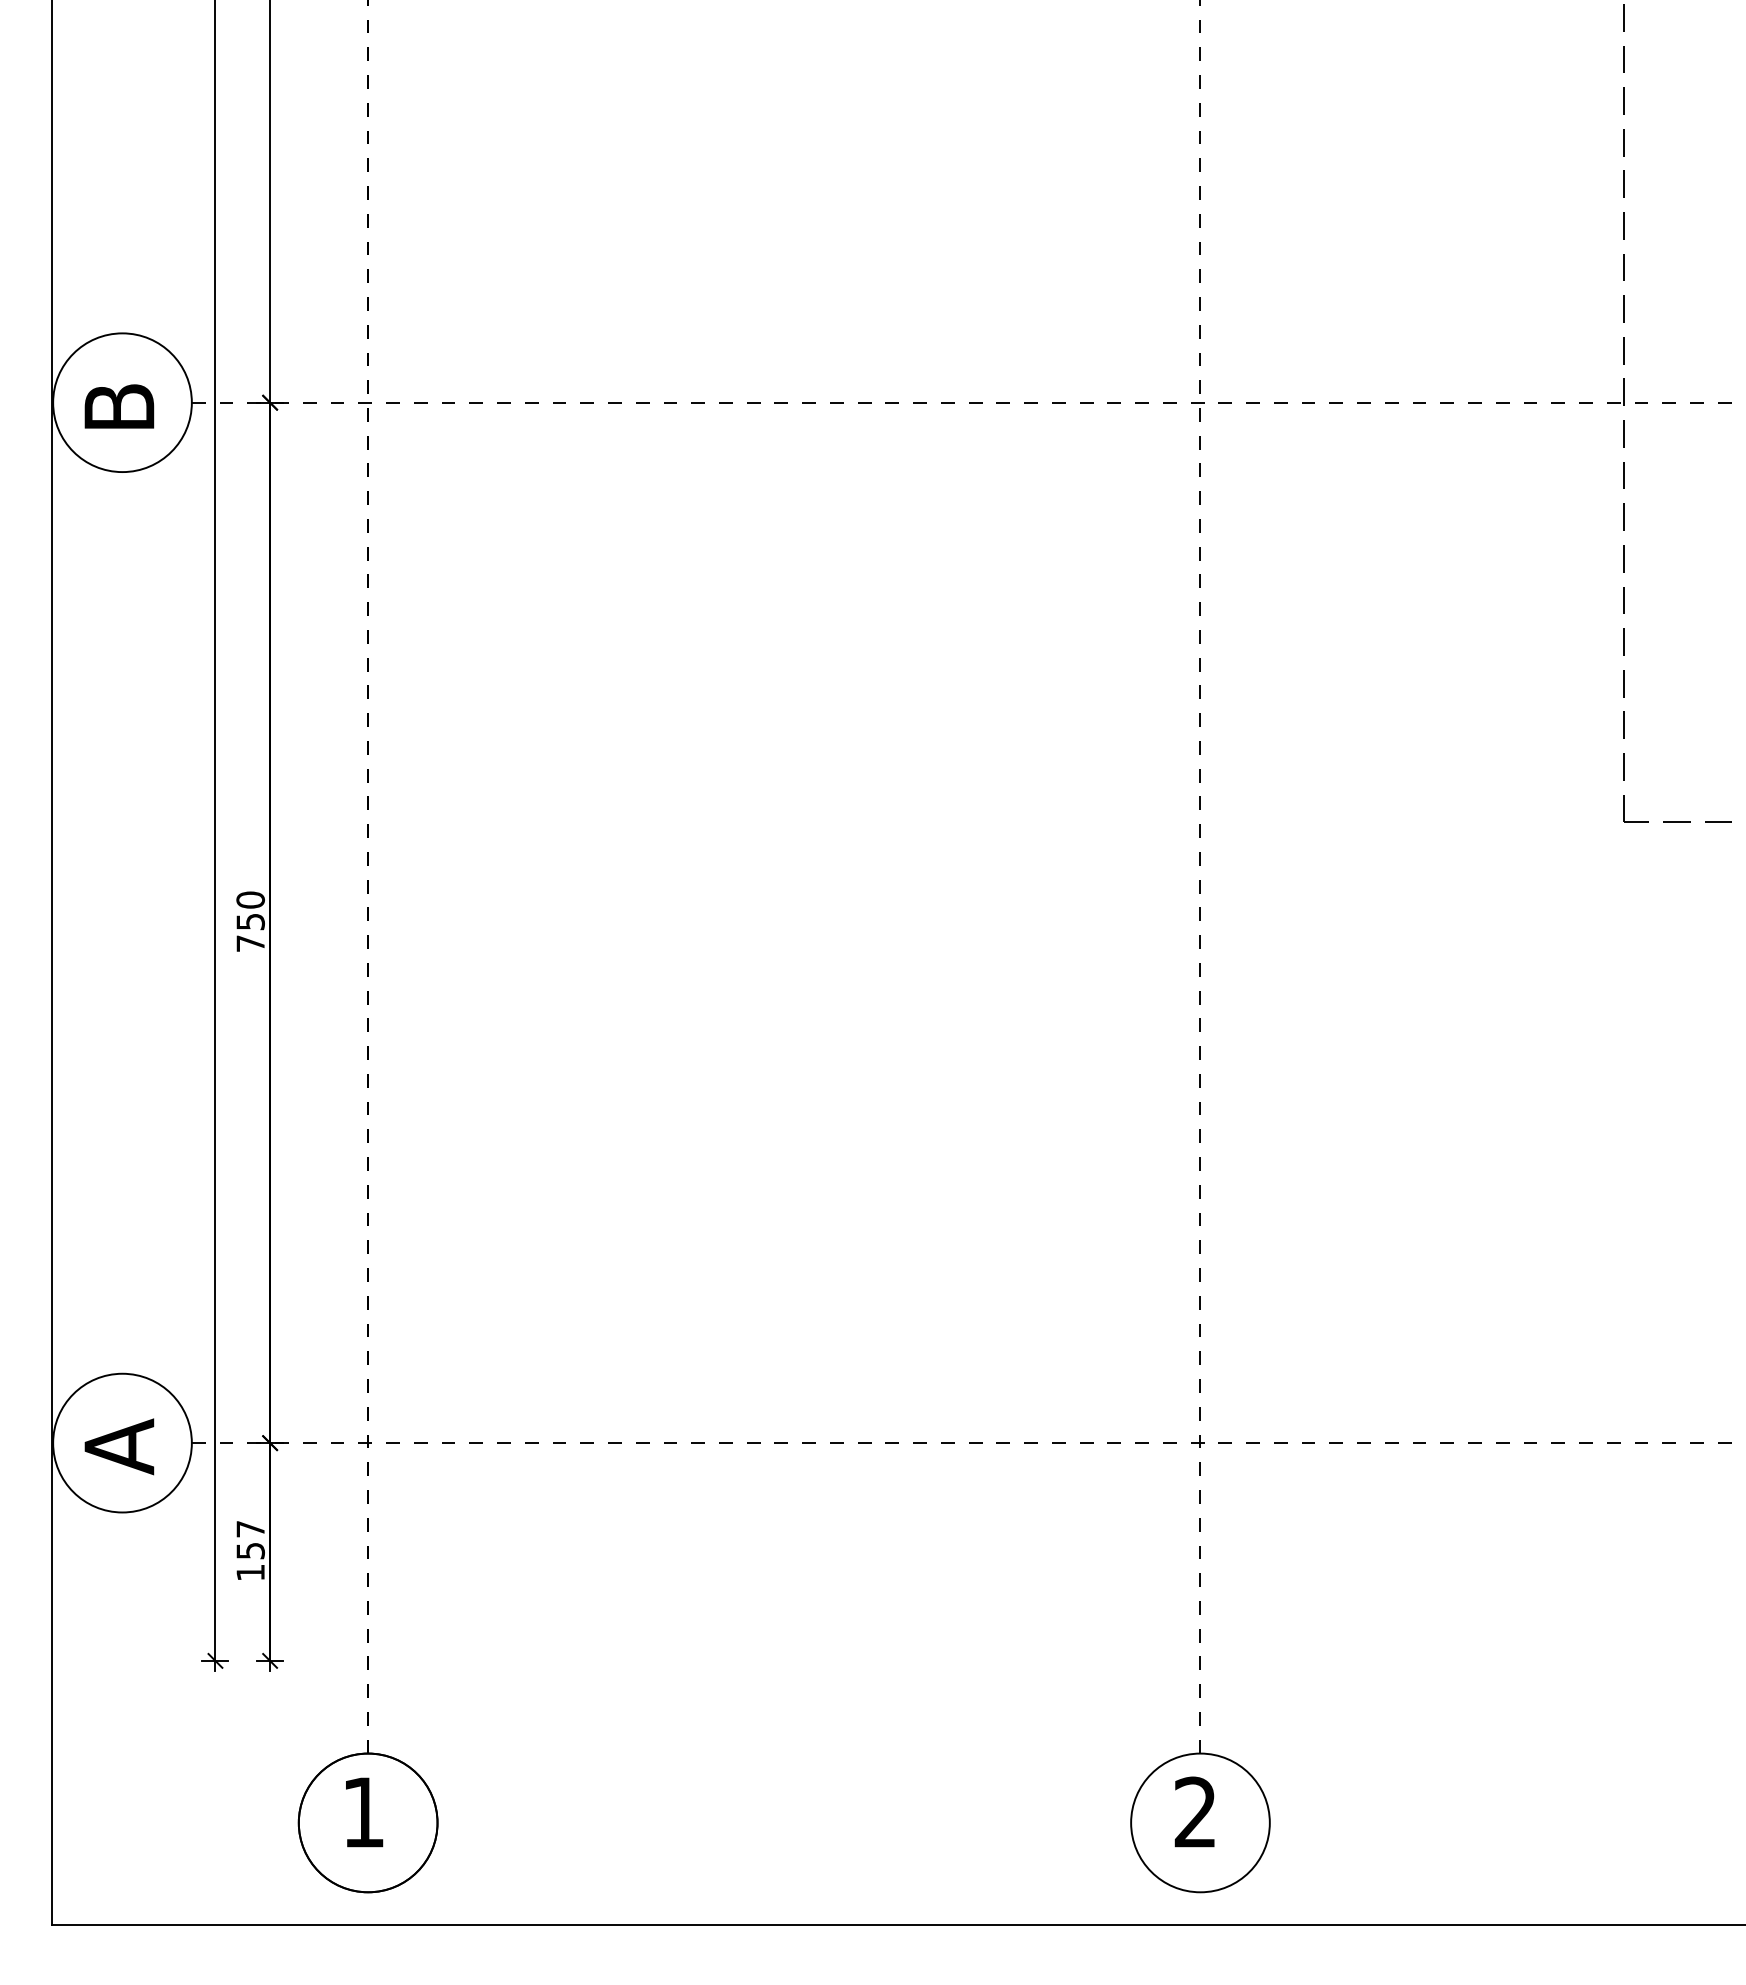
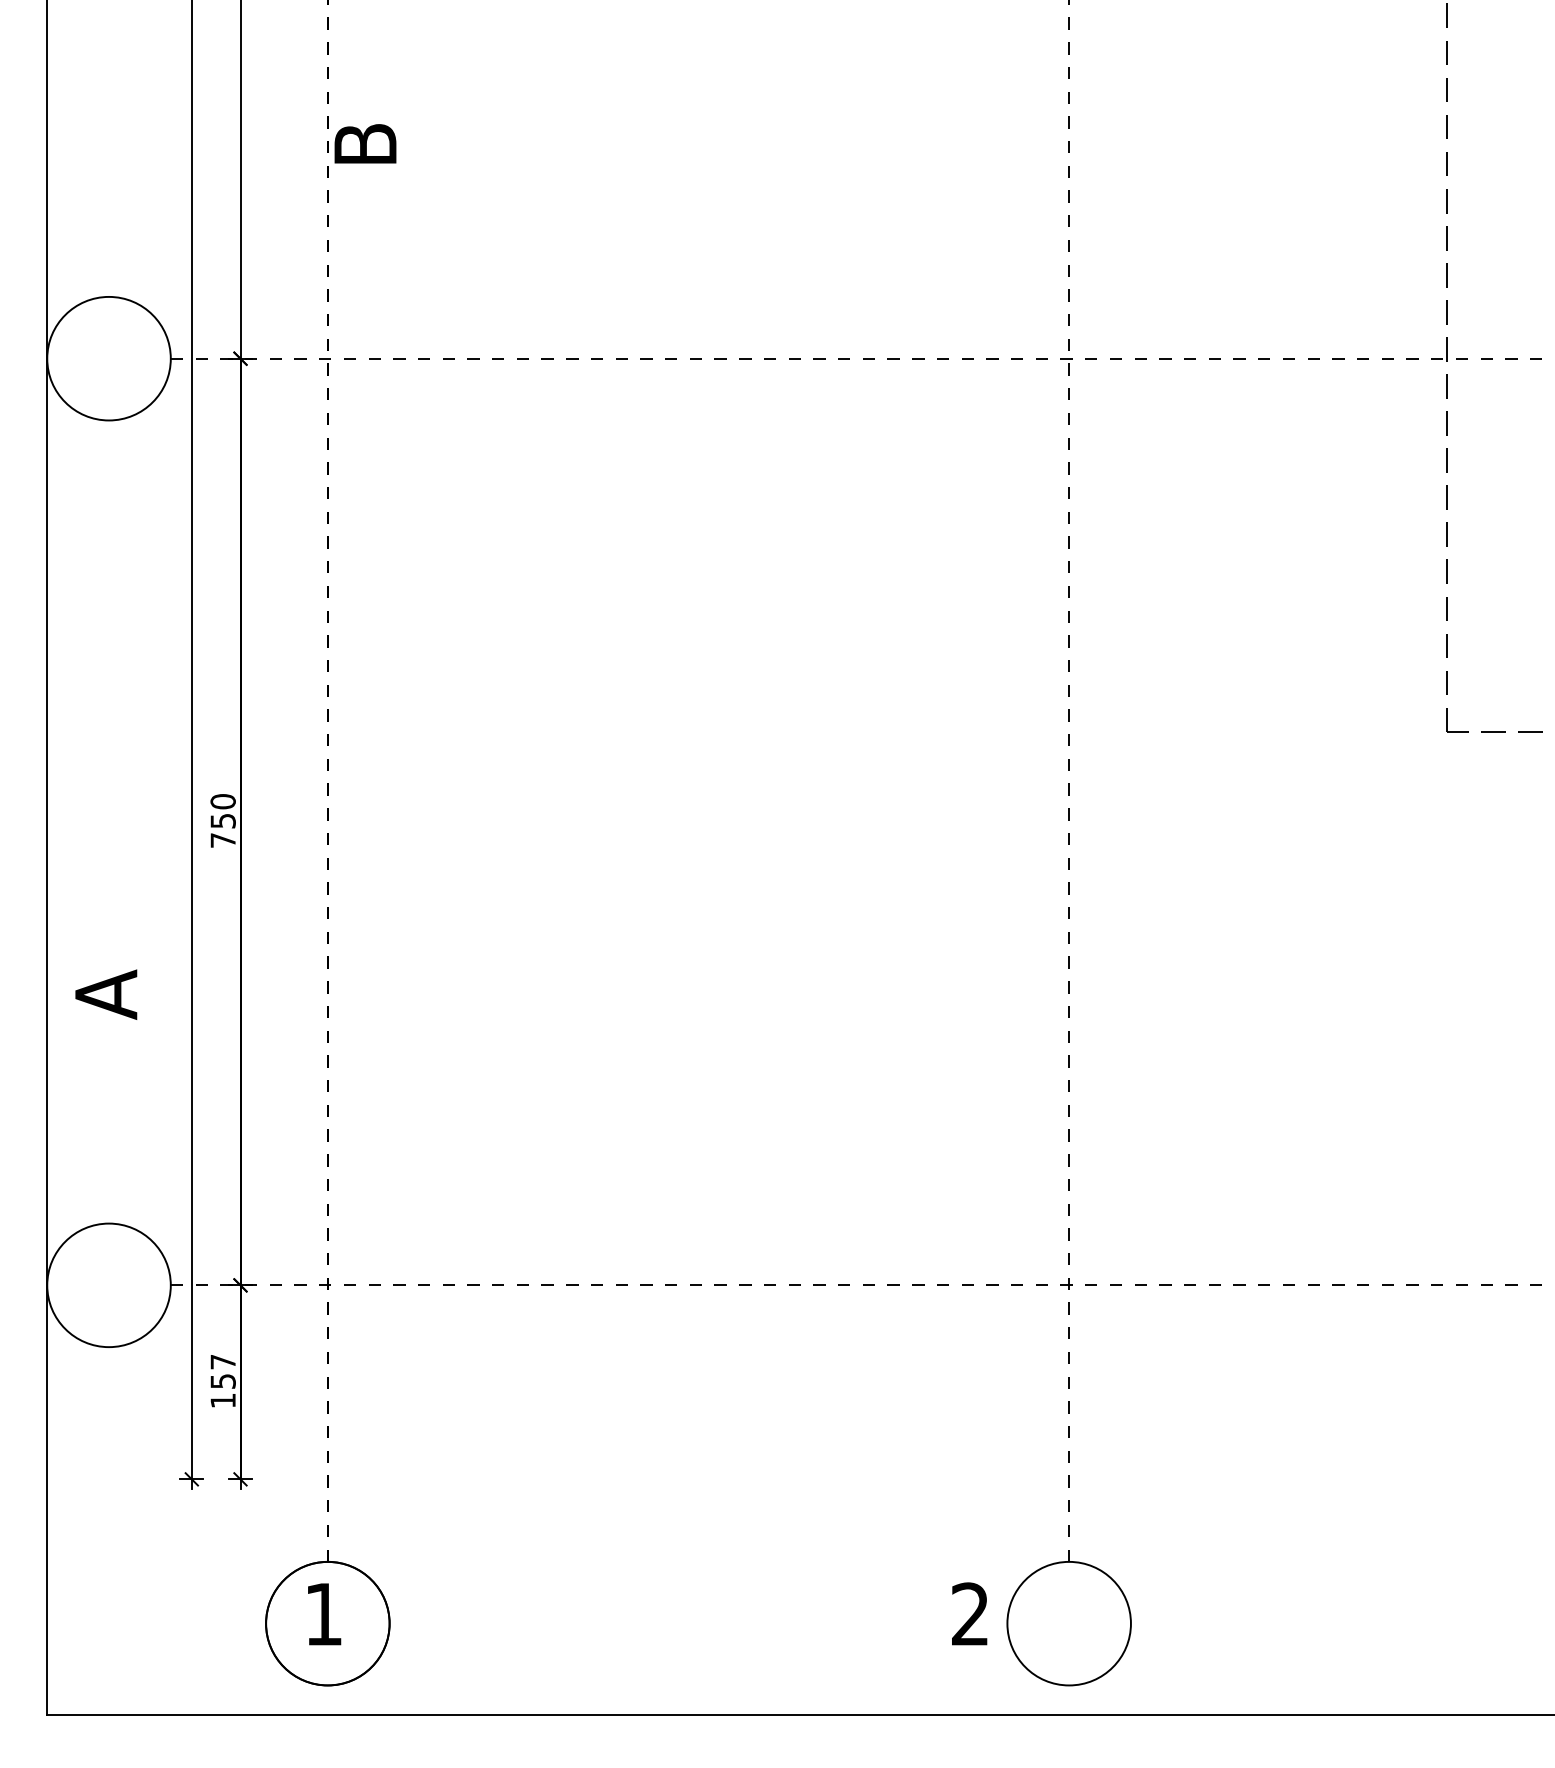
text: (119, 406) -> (365, 143), moved
text: (119, 1446) -> (106, 994), moved
text: (1194, 1811) -> (969, 1613), moved

